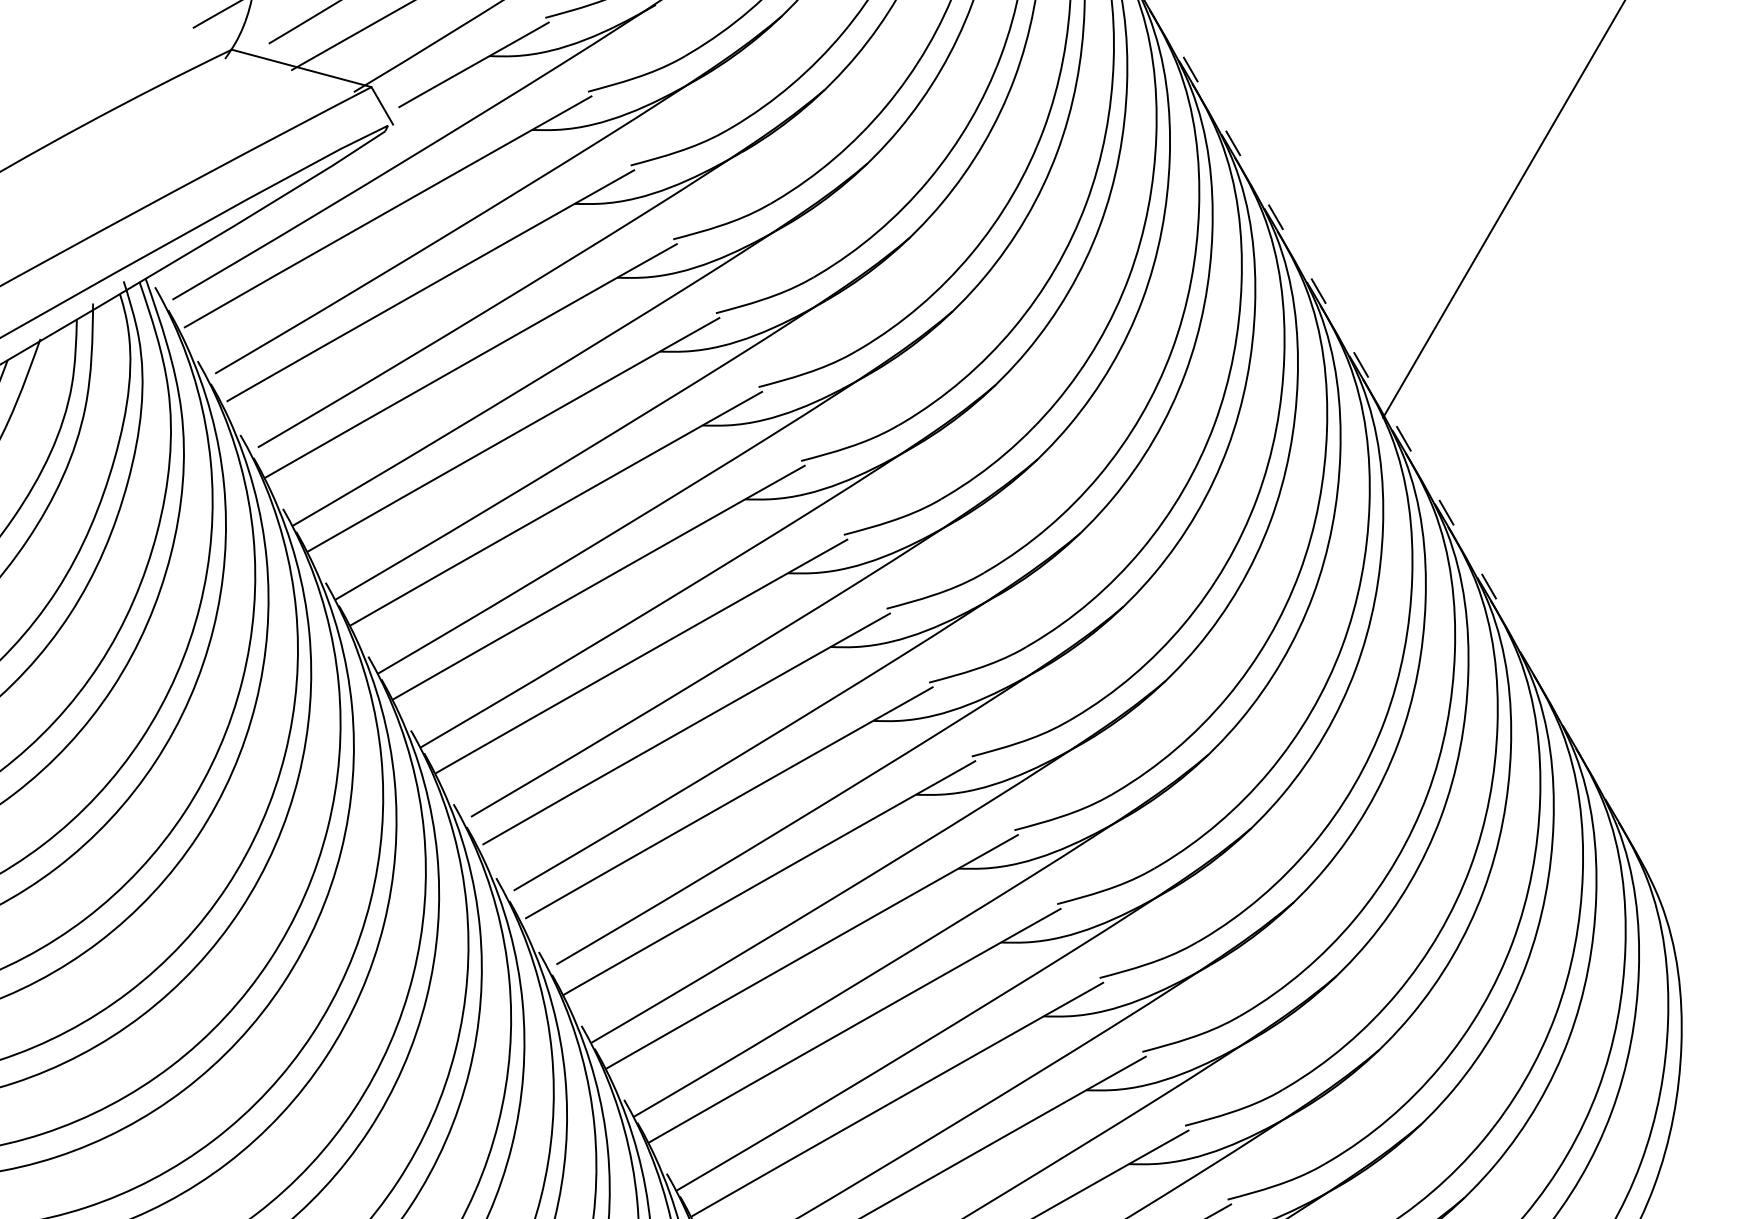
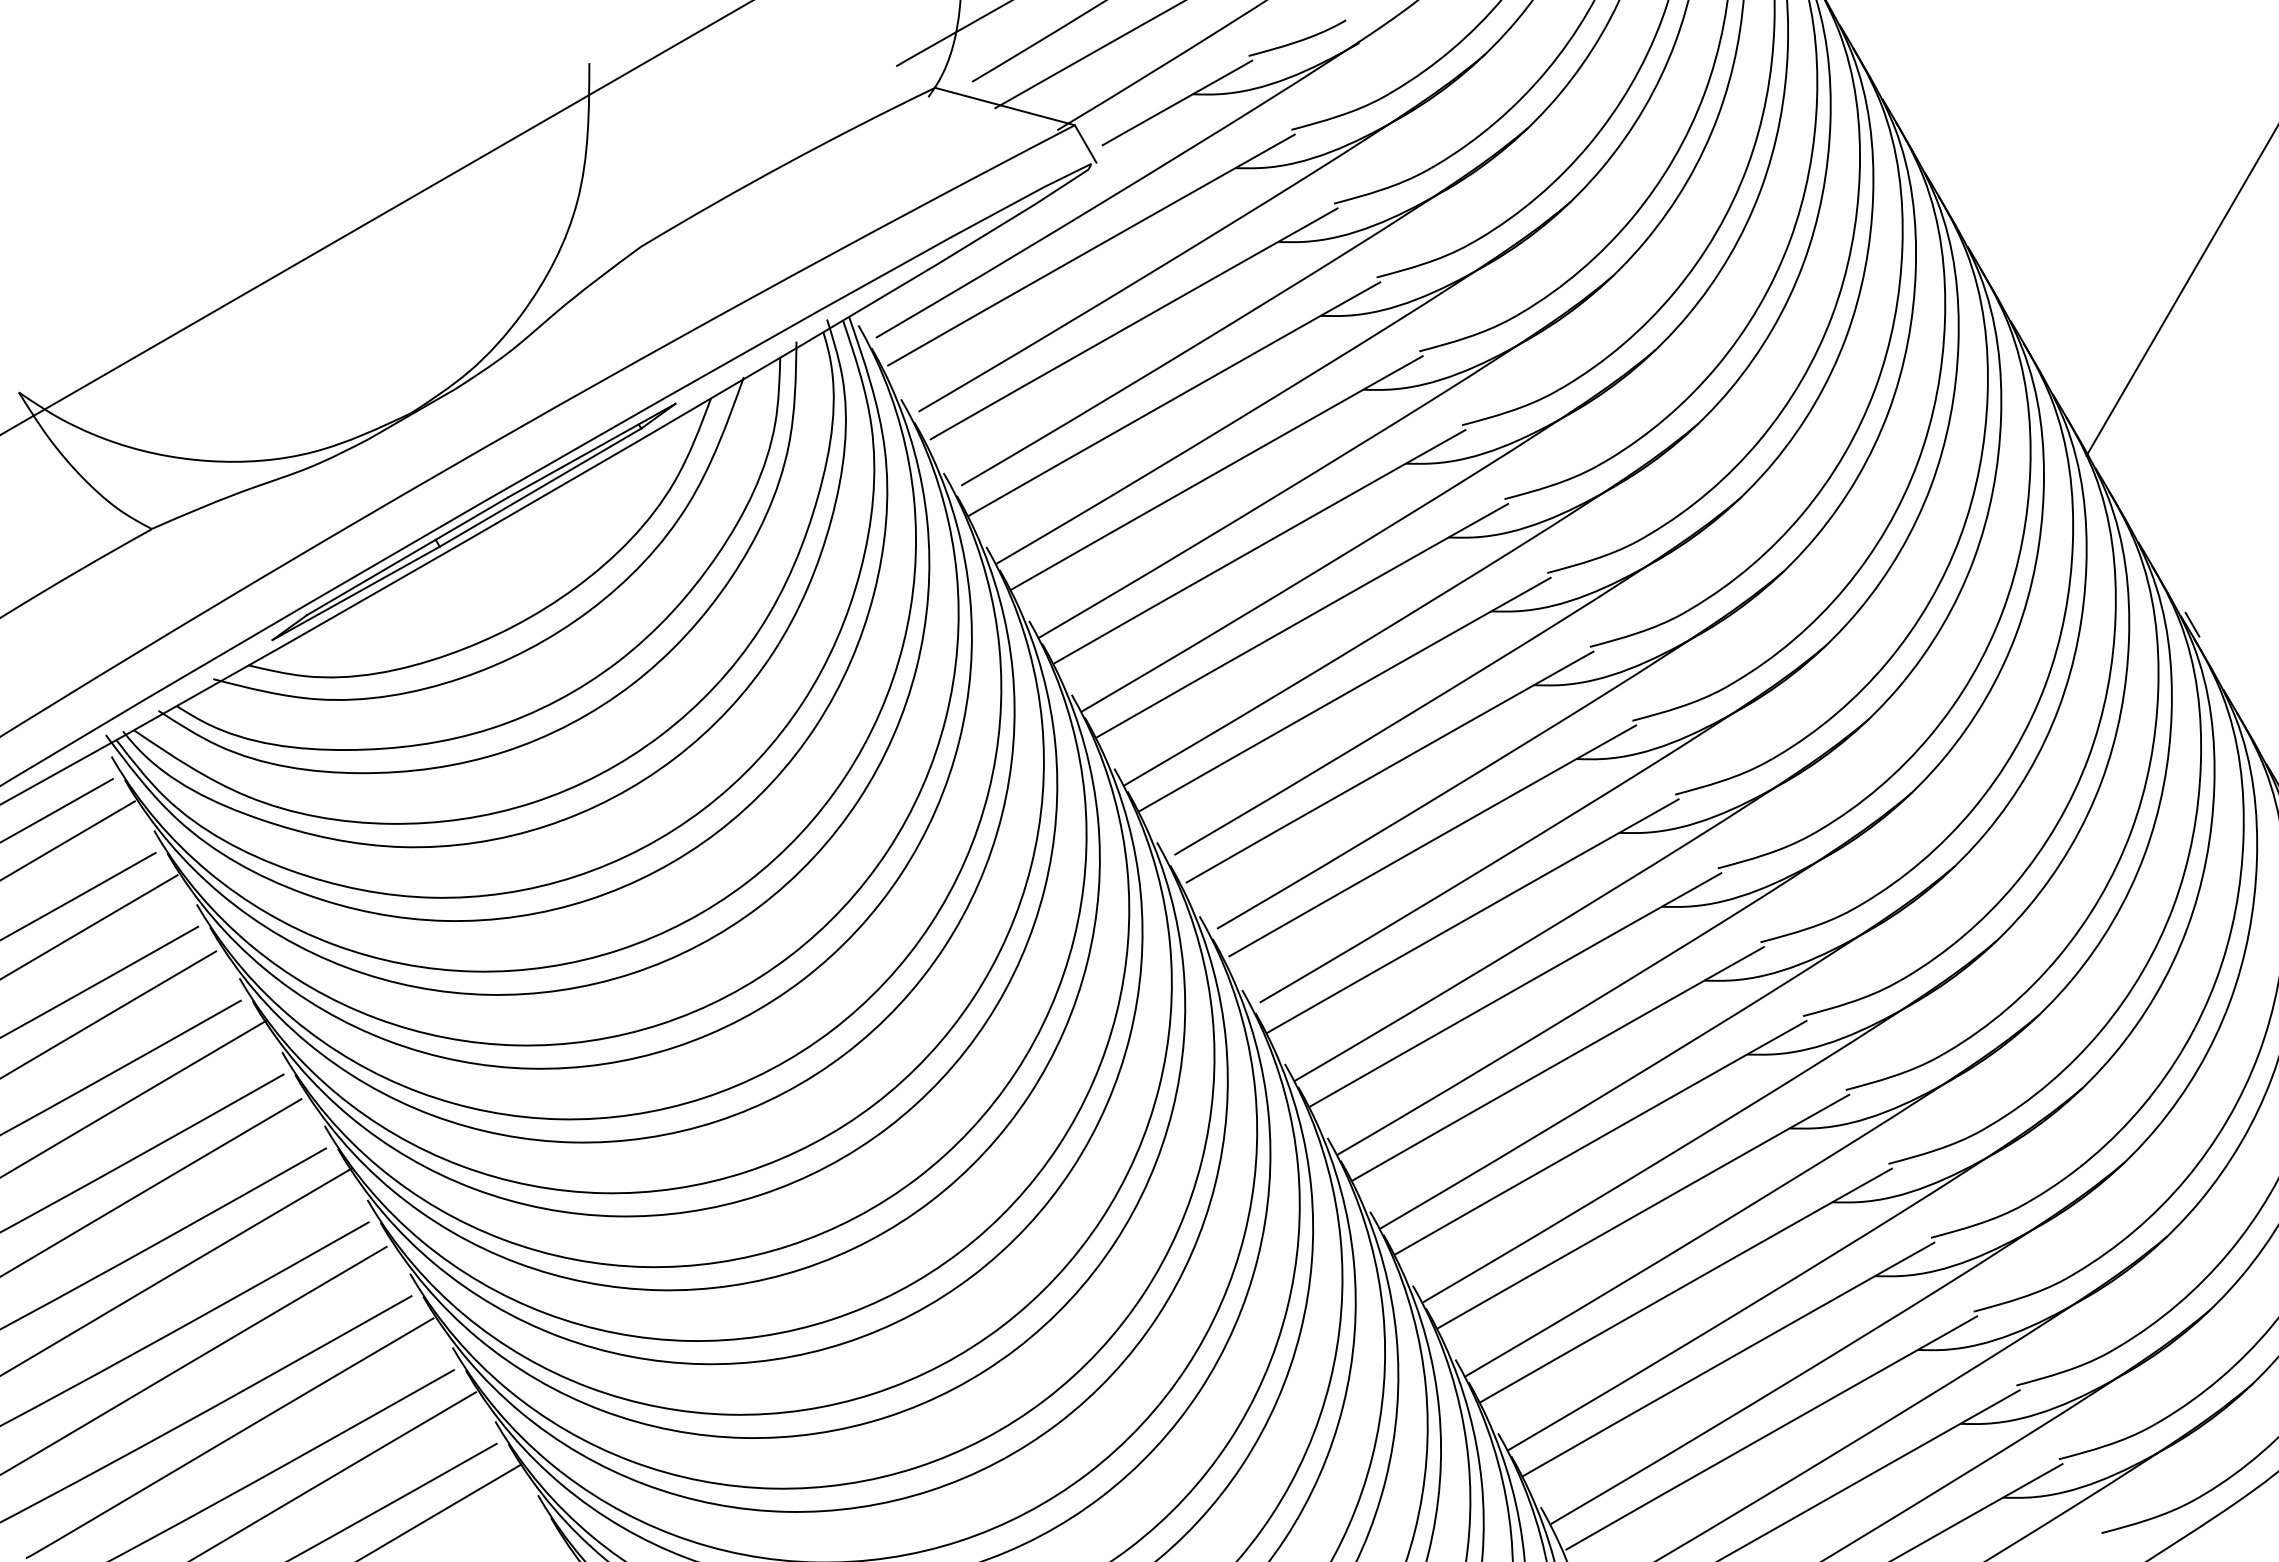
line: (1190, 69) -> (1893, 107), removed
line: (1233, 143) -> (1936, 181), removed
line: (1276, 217) -> (1979, 255), removed
line: (1318, 291) -> (2021, 329), removed
line: (1361, 364) -> (2064, 402), removed
line: (1404, 438) -> (2107, 476), removed
line: (1446, 512) -> (2149, 550), removed

